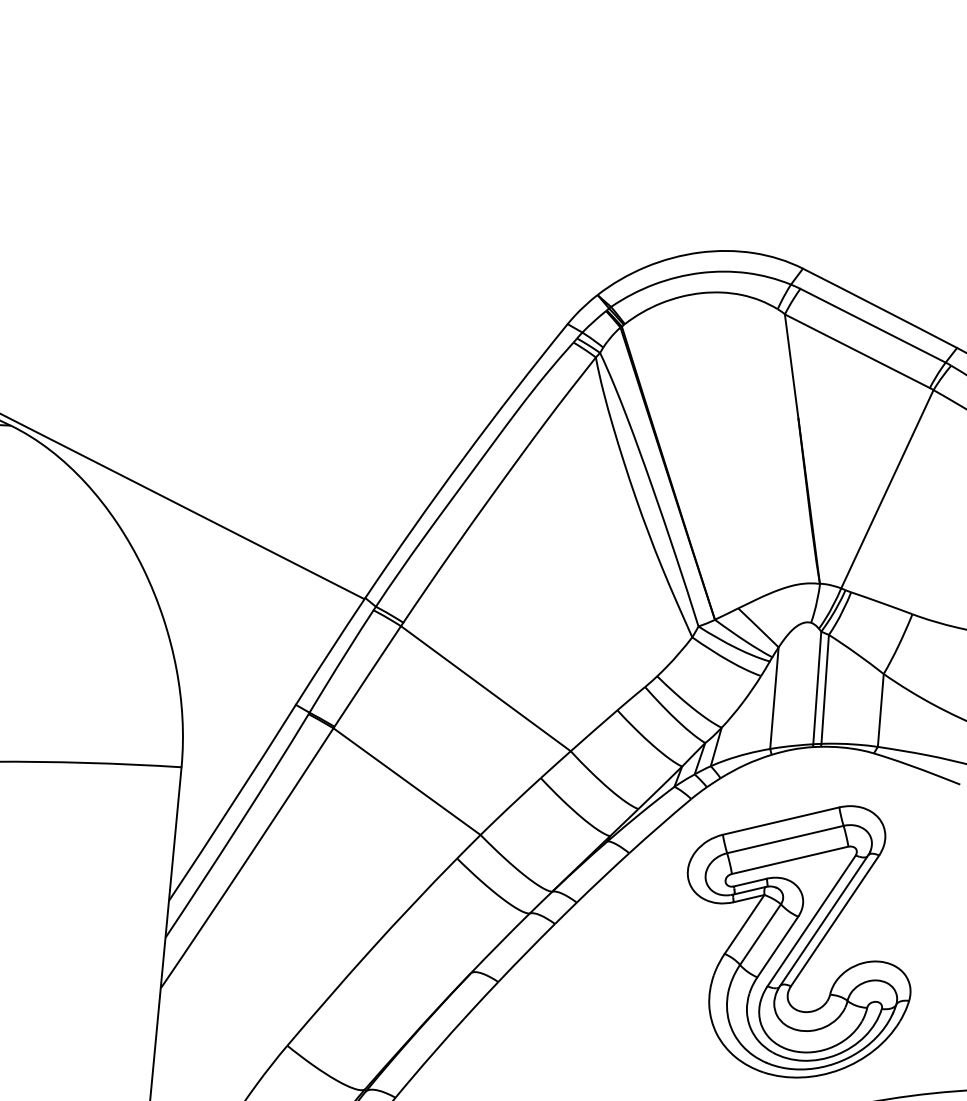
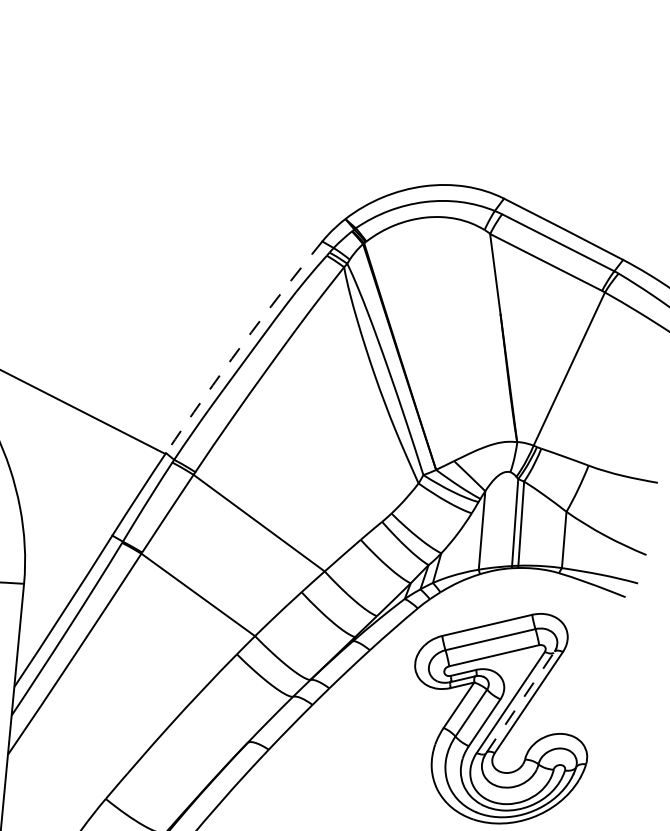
arc: (463, 458) -> (241, 345), solid -> dashed
line: (824, 920) -> (520, 702), solid -> dashed

